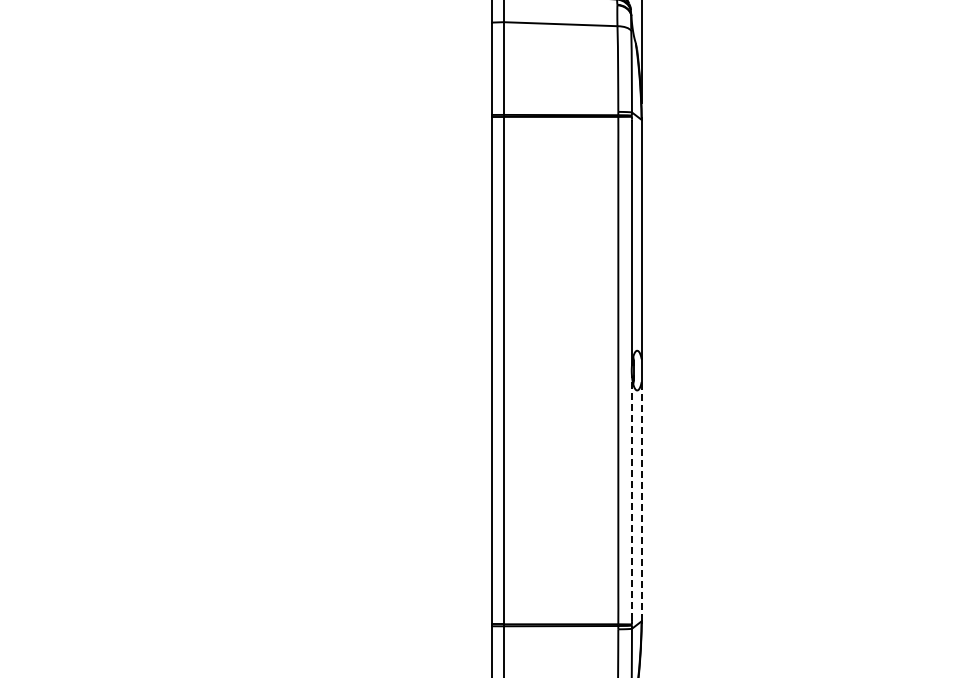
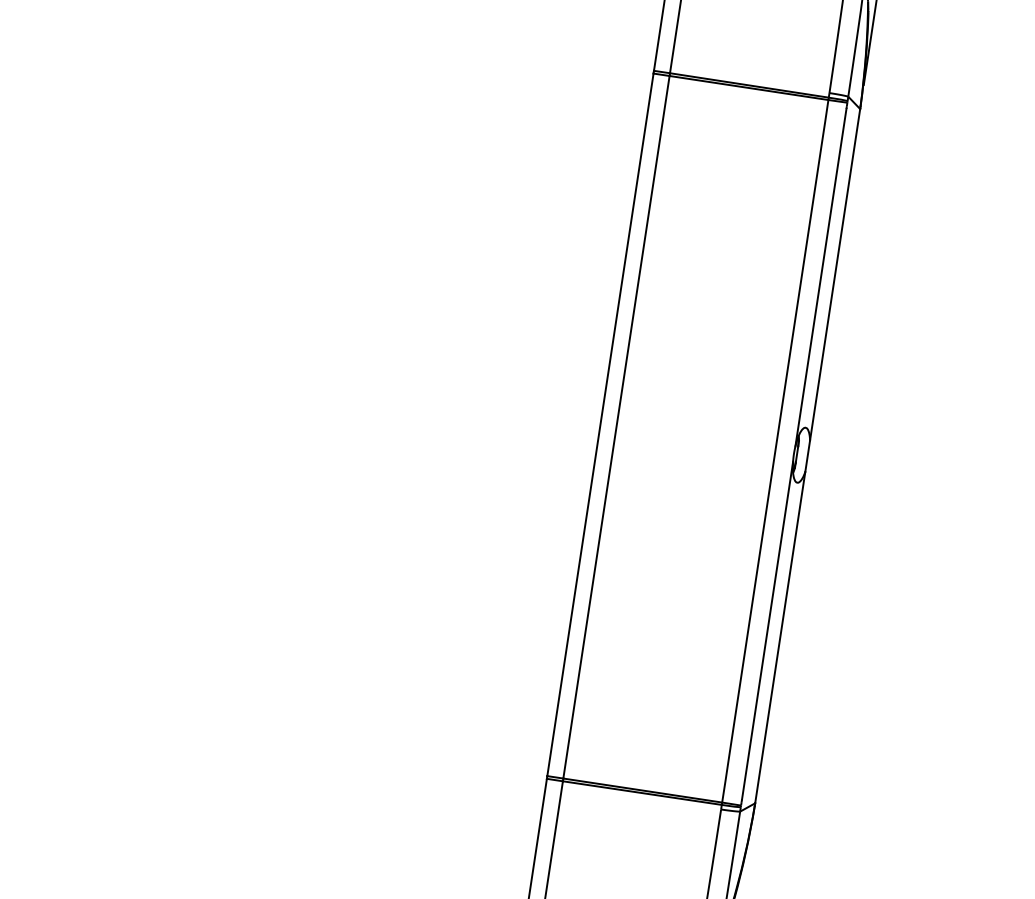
line: (632, 498) -> (768, 631), dashed -> solid
line: (641, 501) -> (779, 637), dashed -> solid

